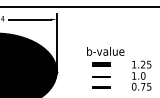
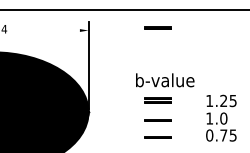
line: (101, 17) -> (158, 27), added
line: (29, 19) -> (46, 30), removed

